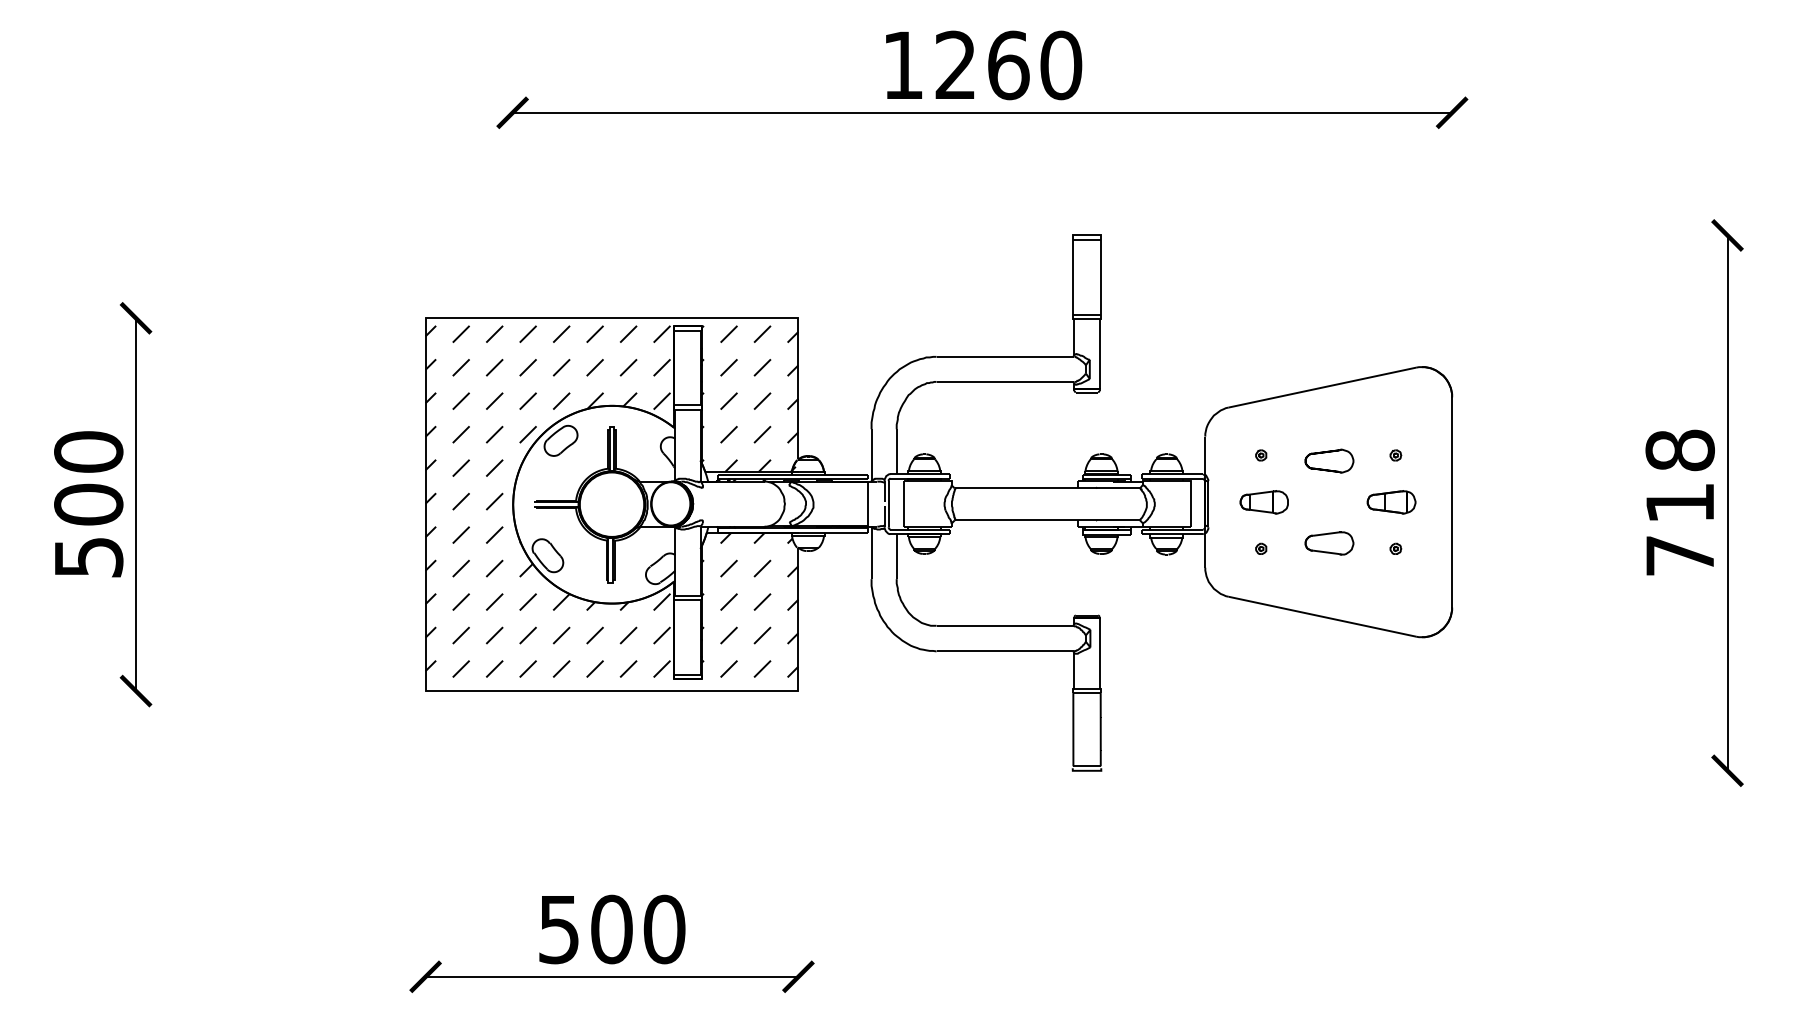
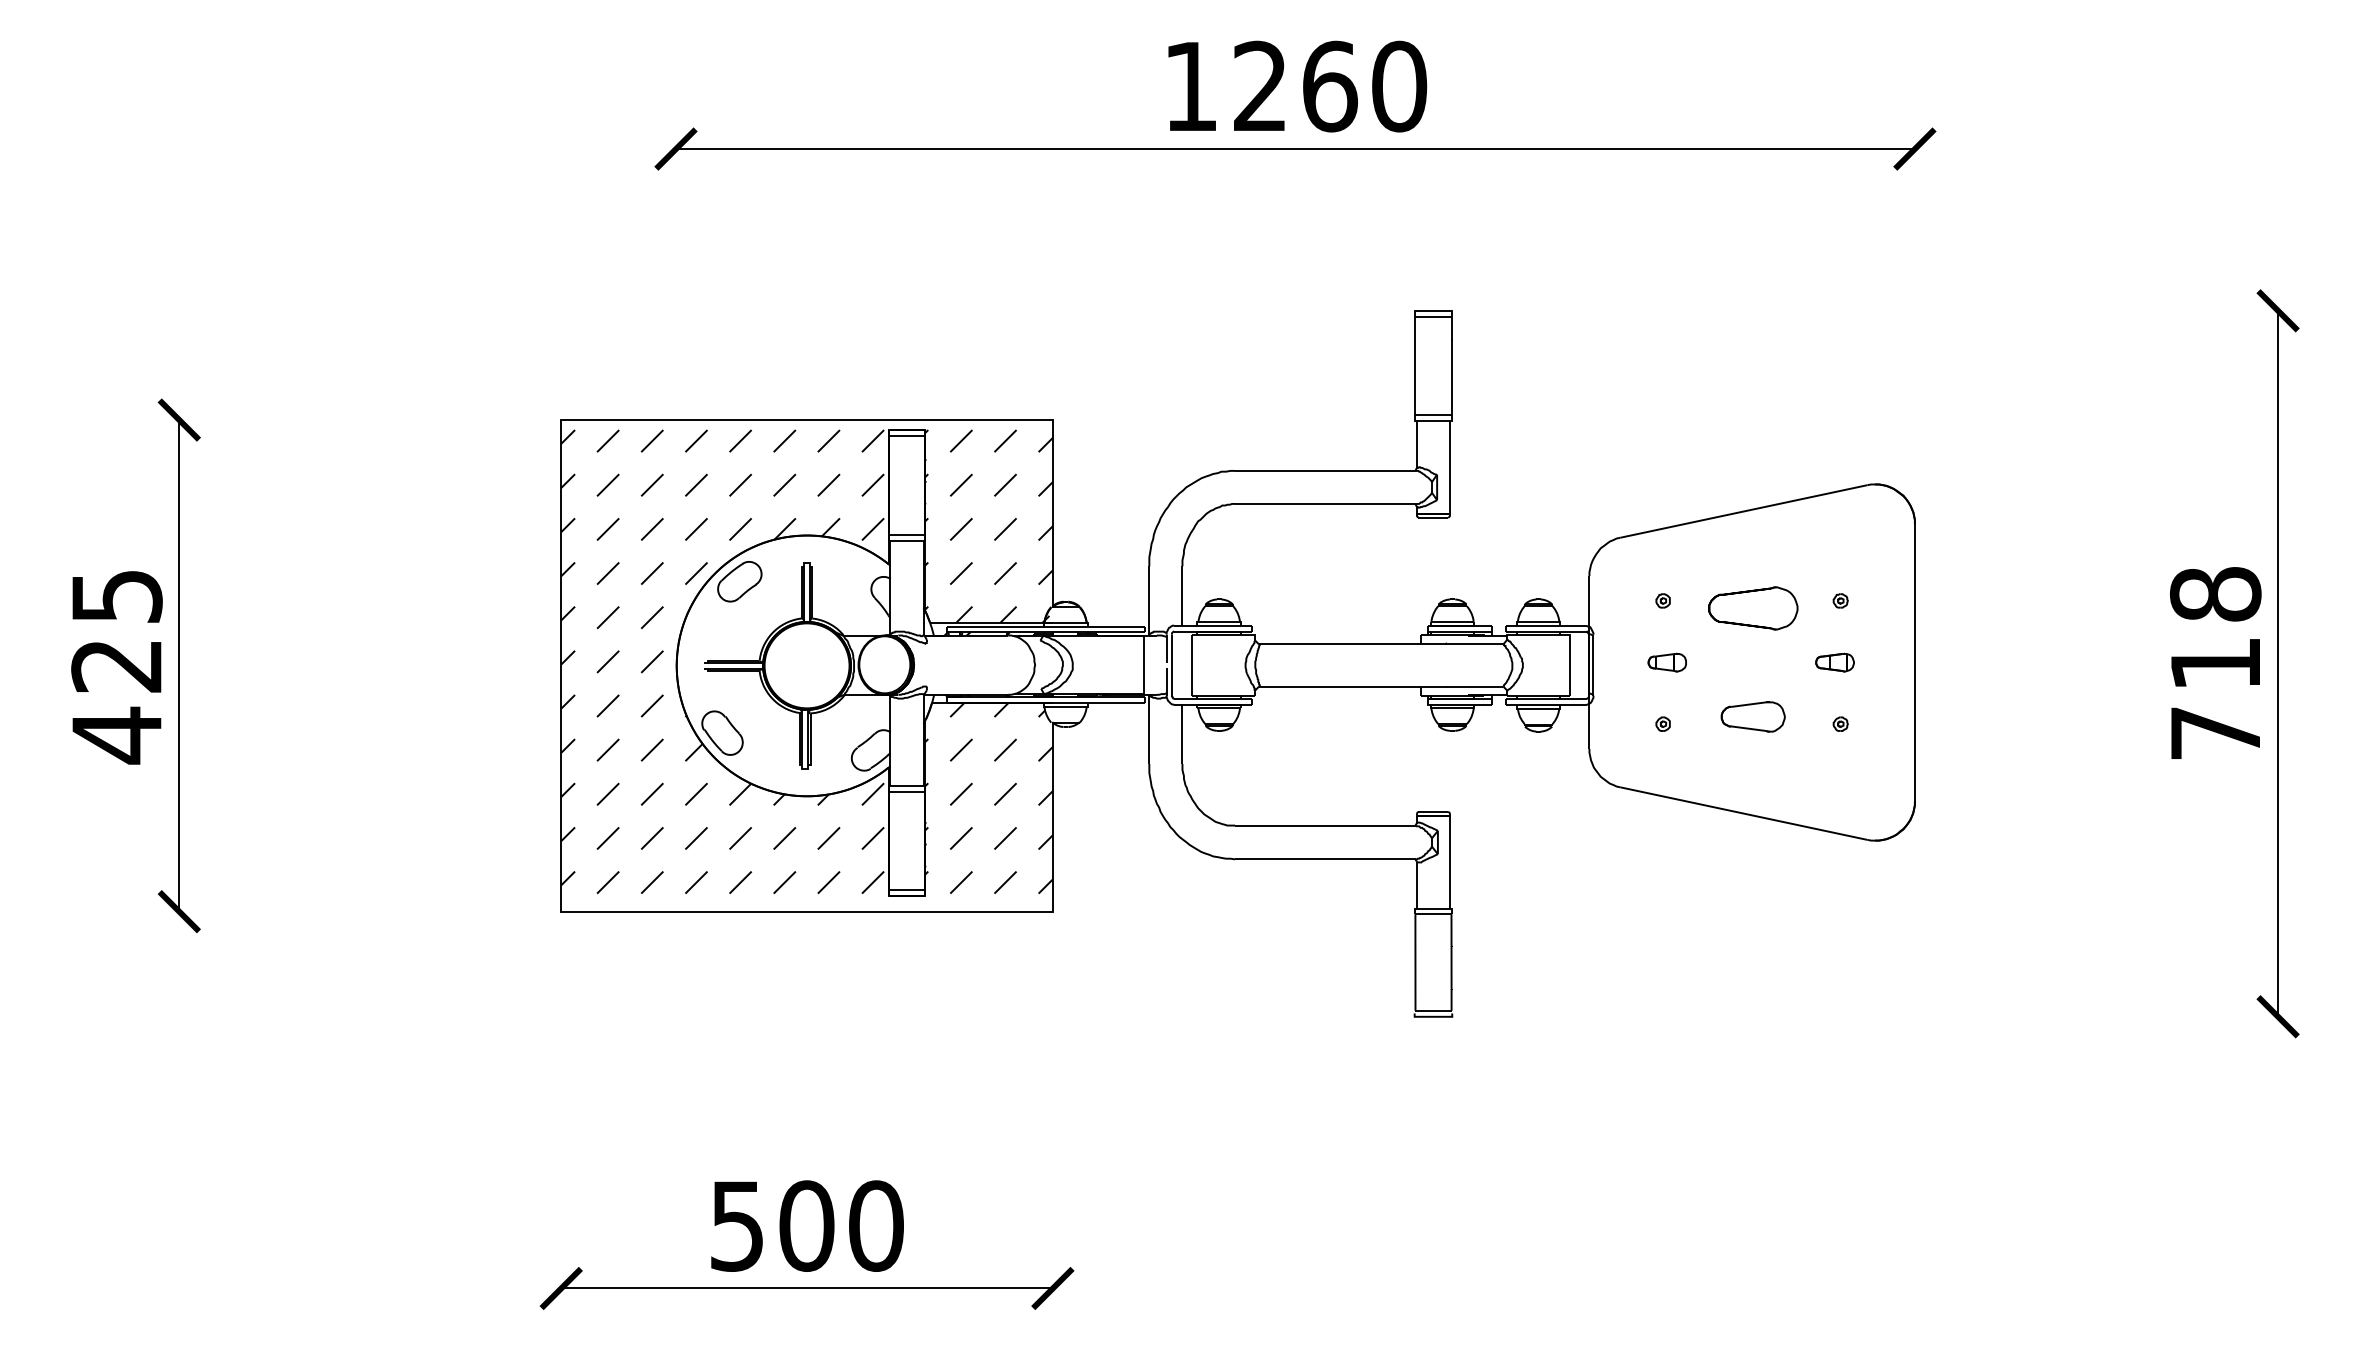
part: (1328, 461) -> (1752, 608), size x1.4
part: (1264, 502) -> (1667, 662), size x0.6
part: (1391, 502) -> (1834, 662), size x0.6
text: (88, 505) -> (116, 666), 500 -> 425

